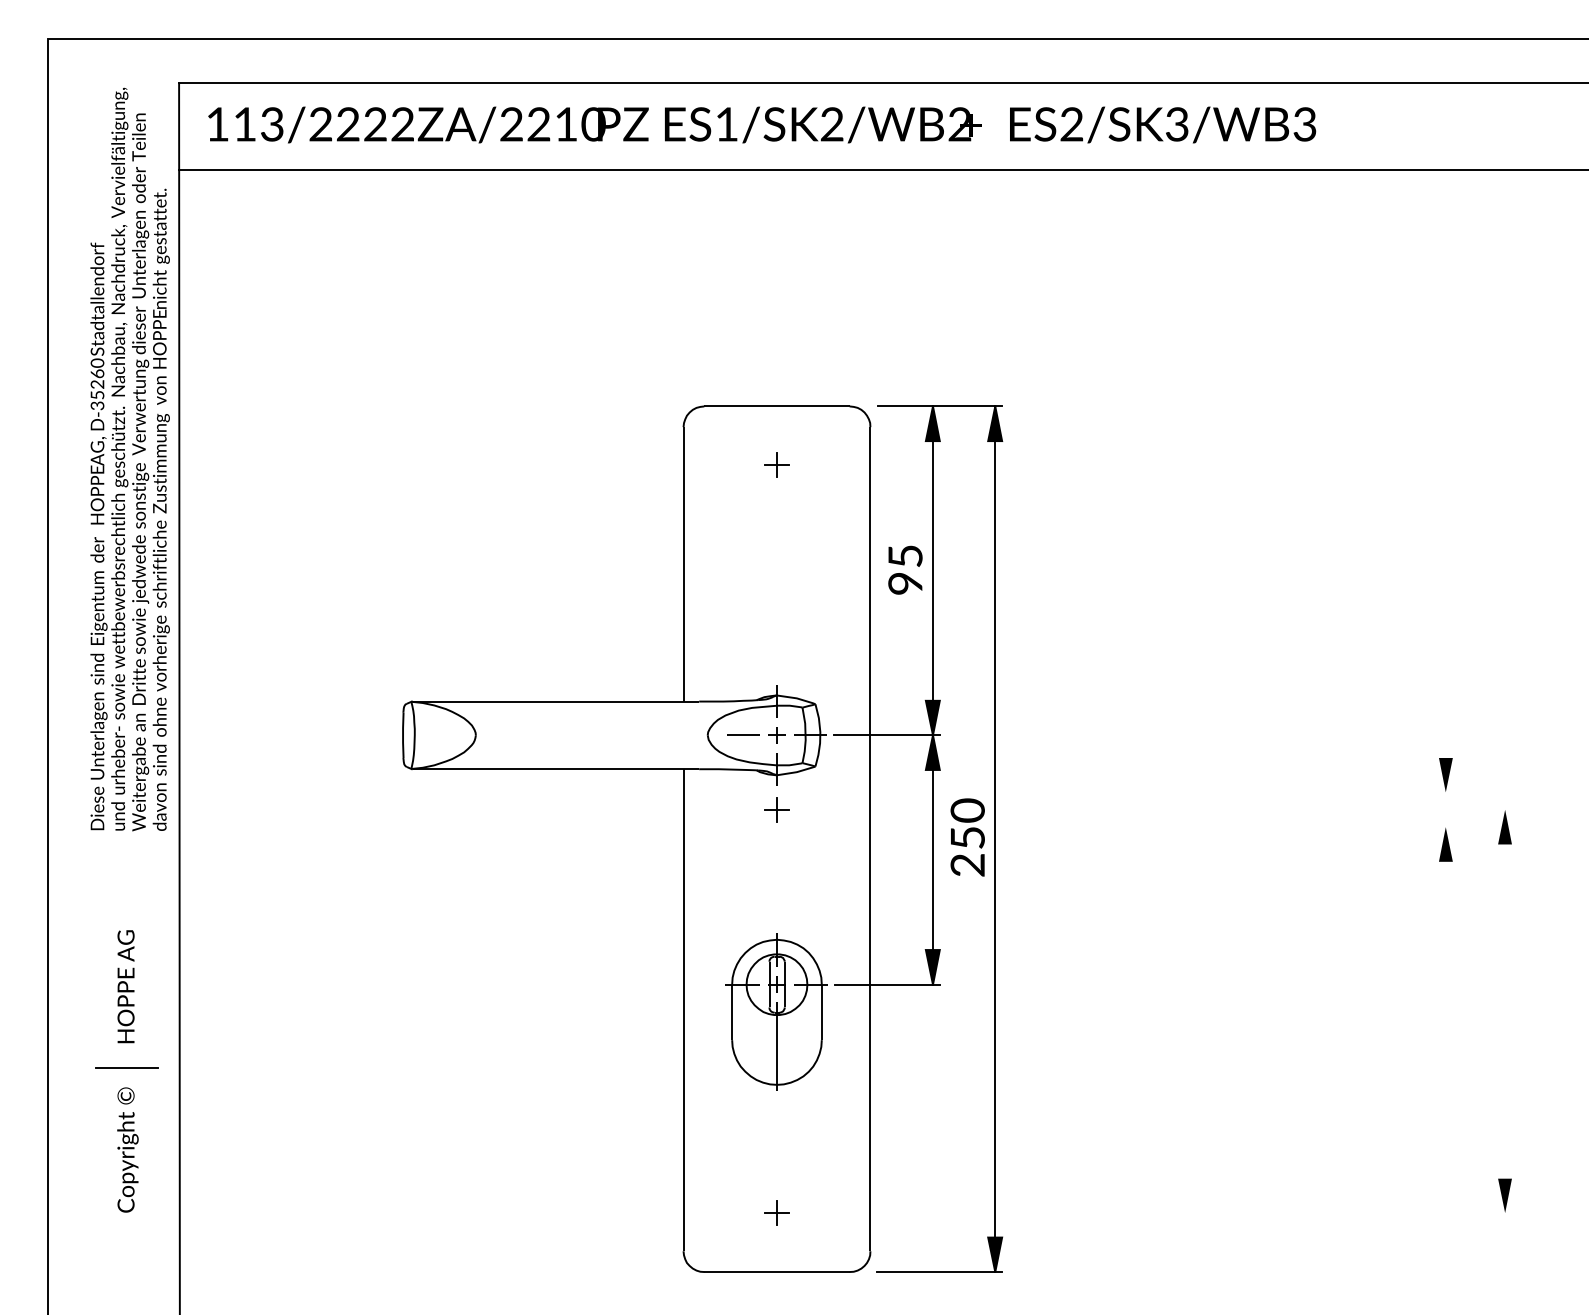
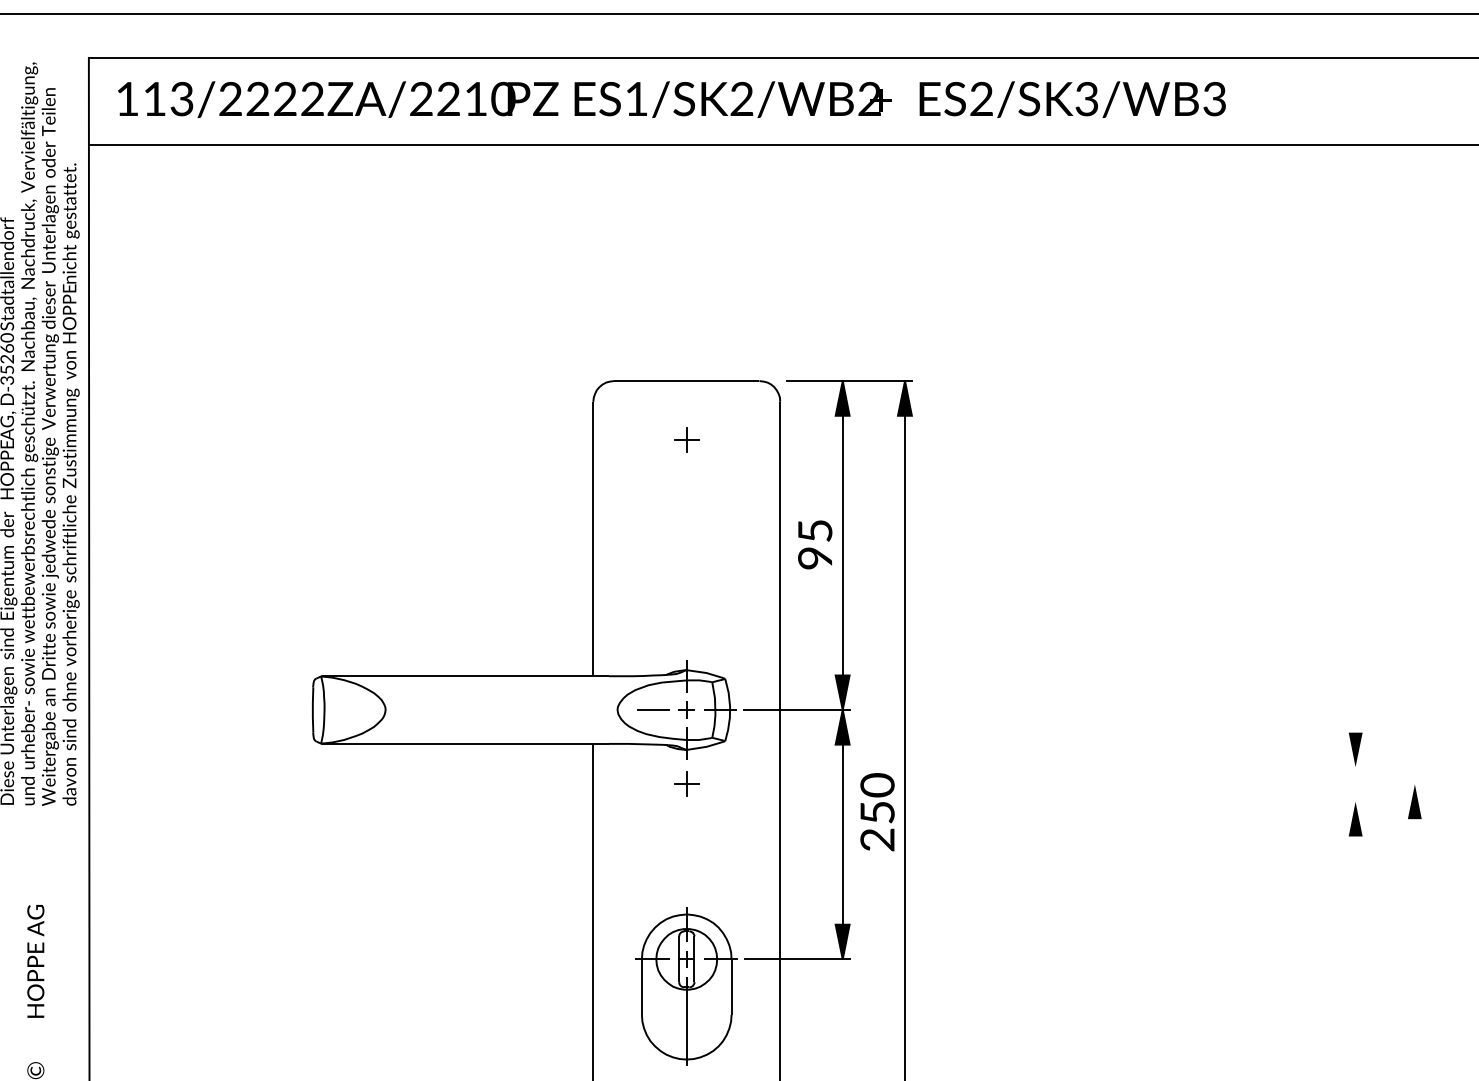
line: (127, 1068) -> (37, 1043), removed

